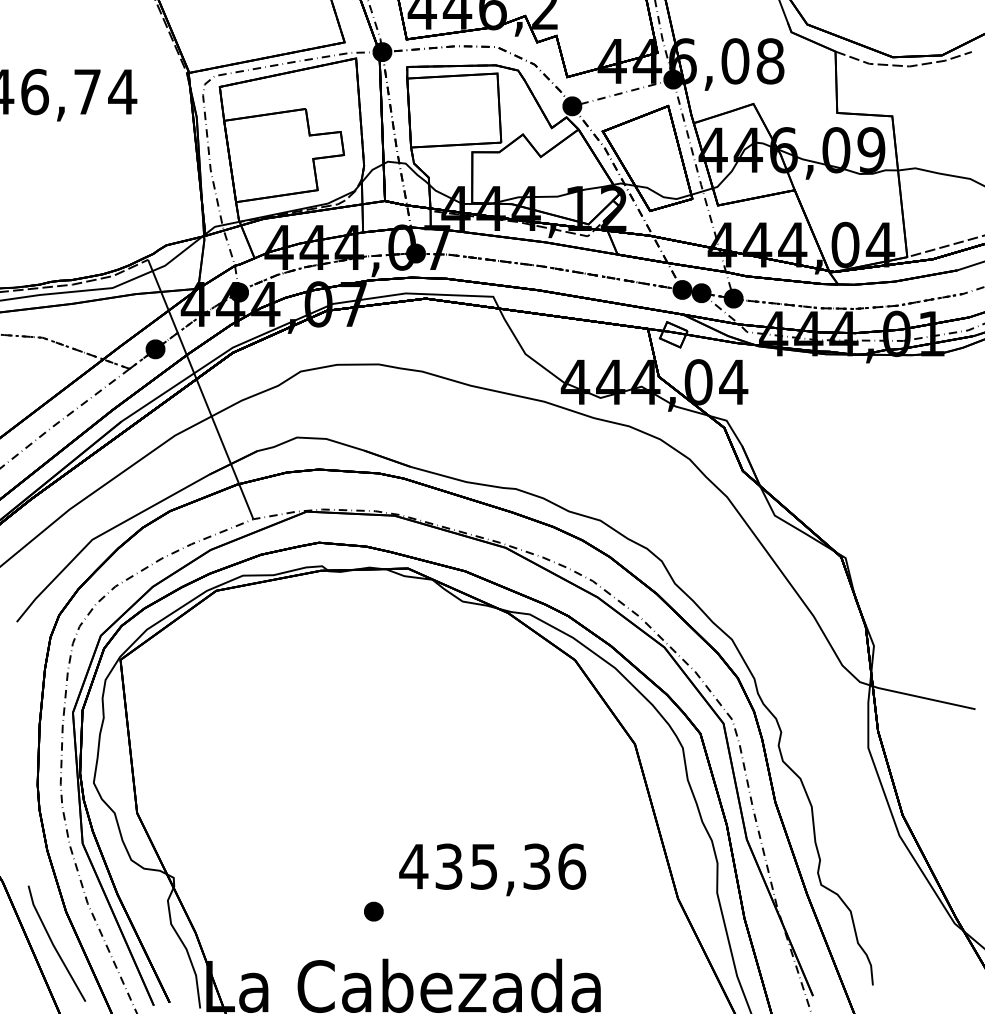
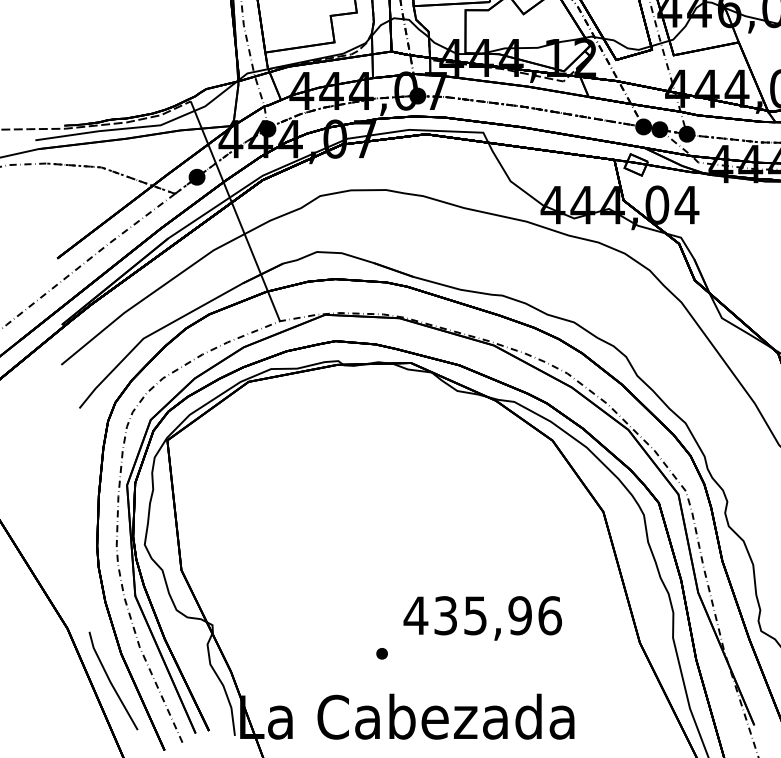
text: (536, 866) -> (519, 615), 435,36 -> 435,96
part: (373, 911) -> (381, 653), size x0.7

